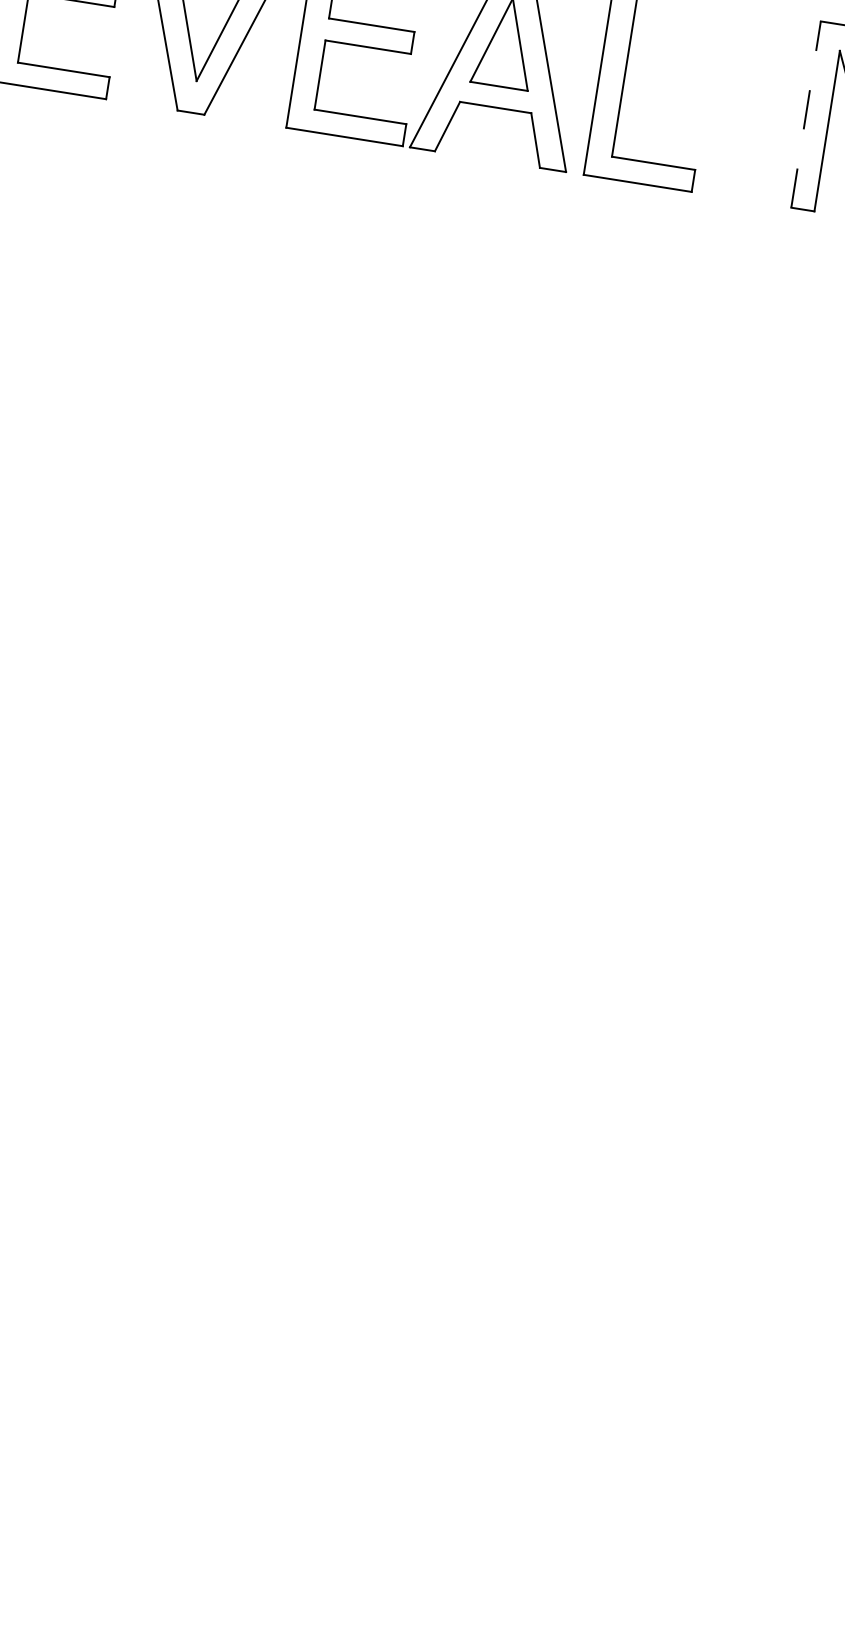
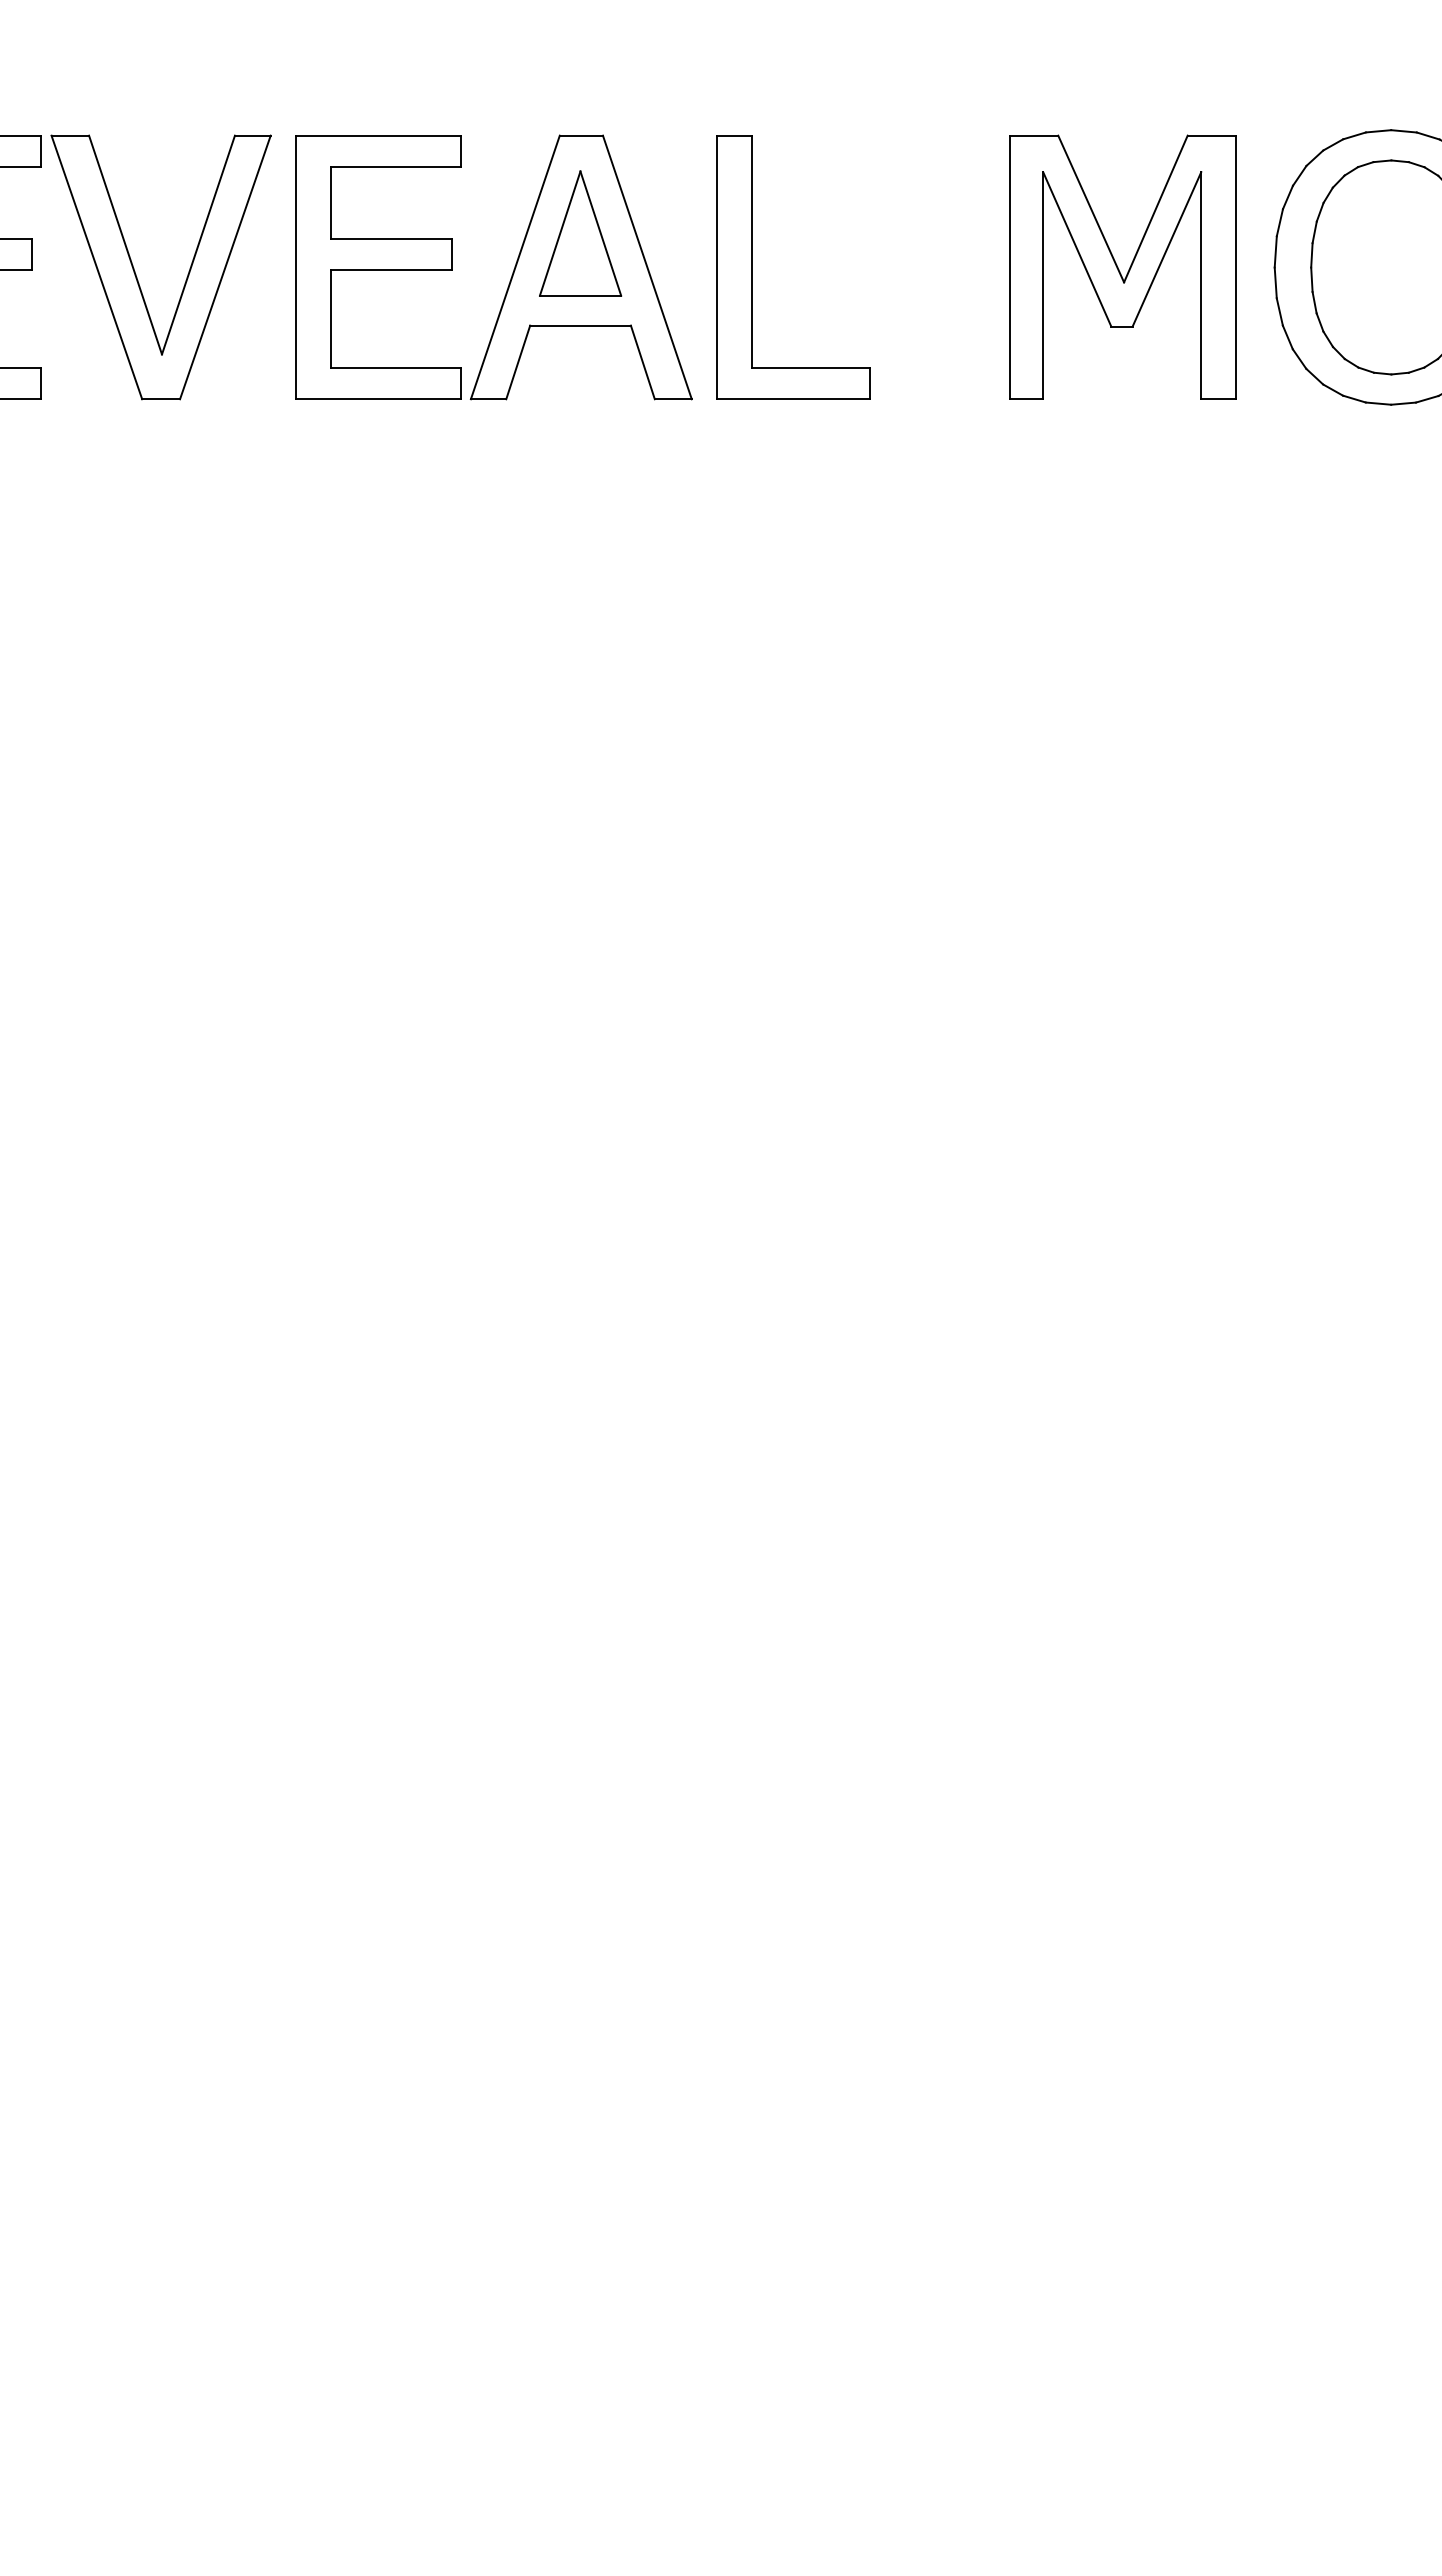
line: (806, 114) -> (1010, 267), dashed -> solid

